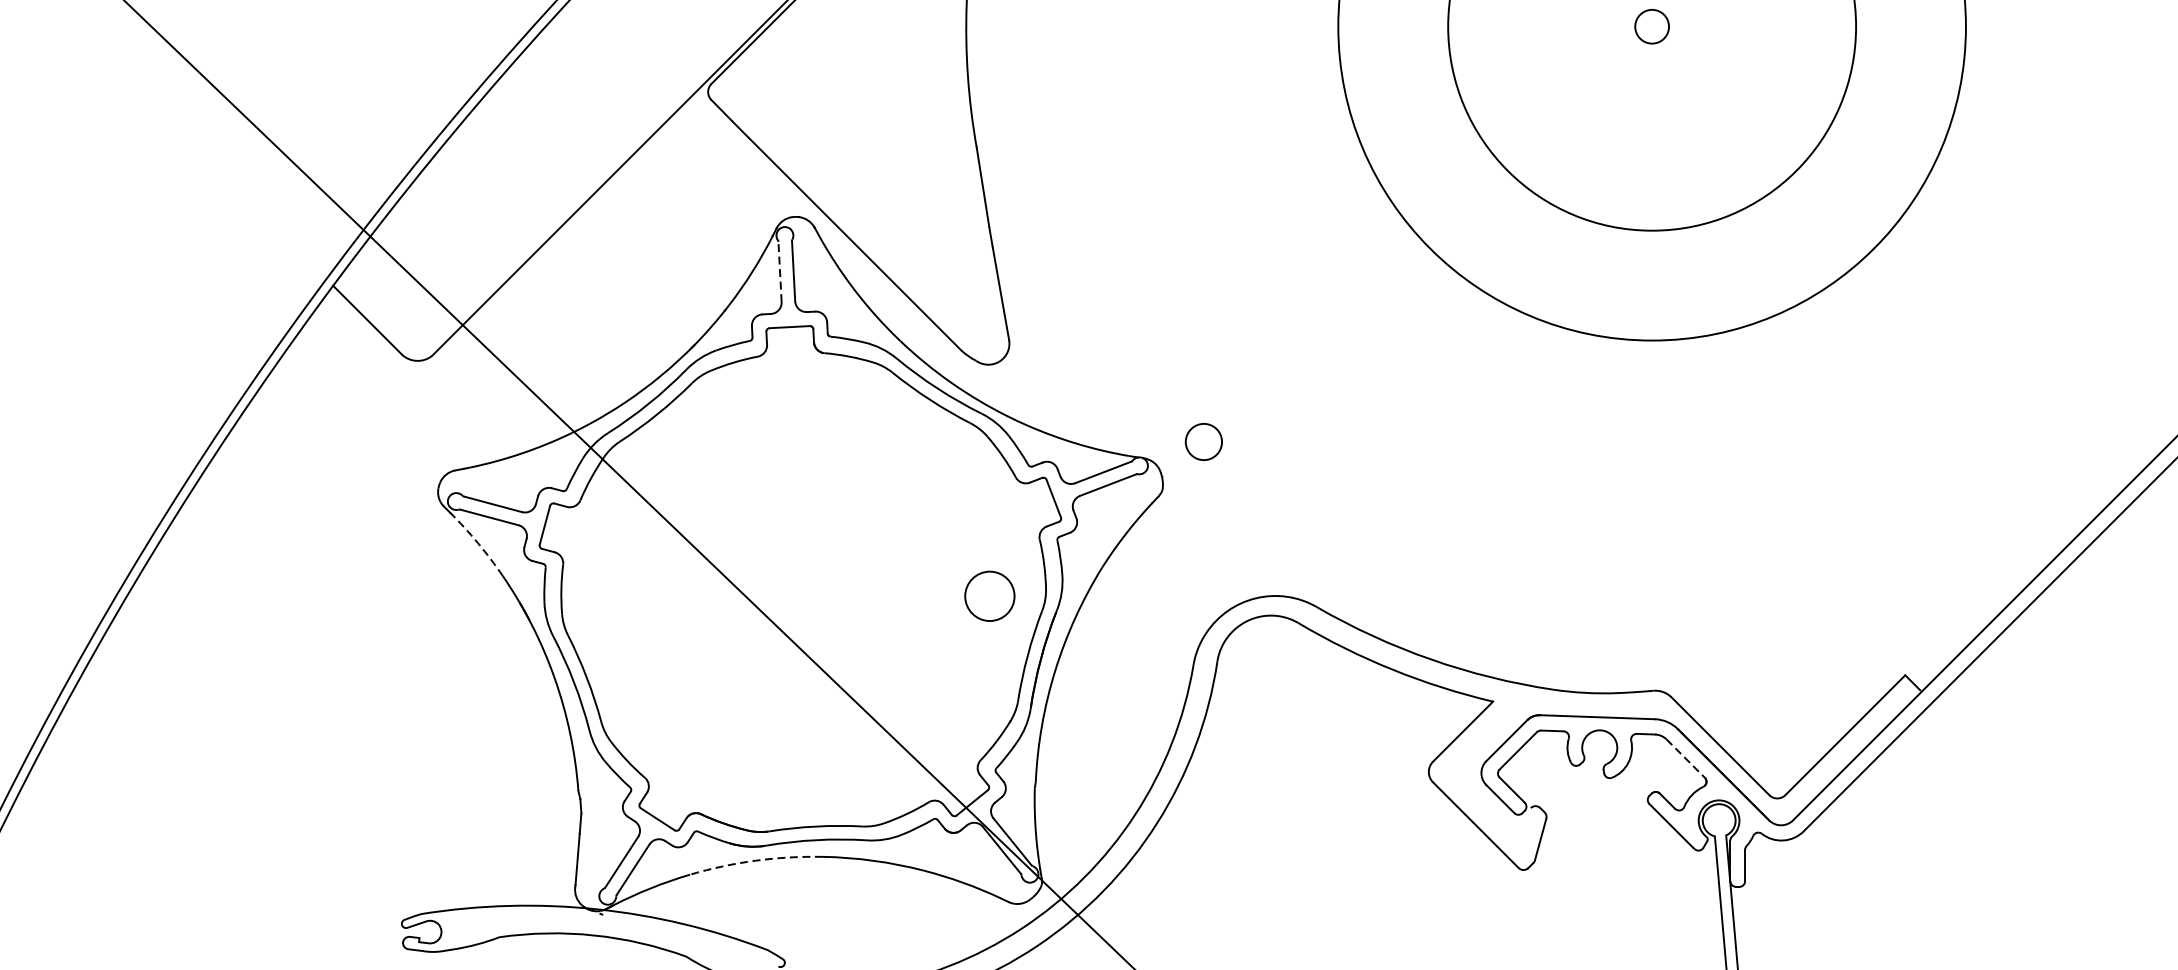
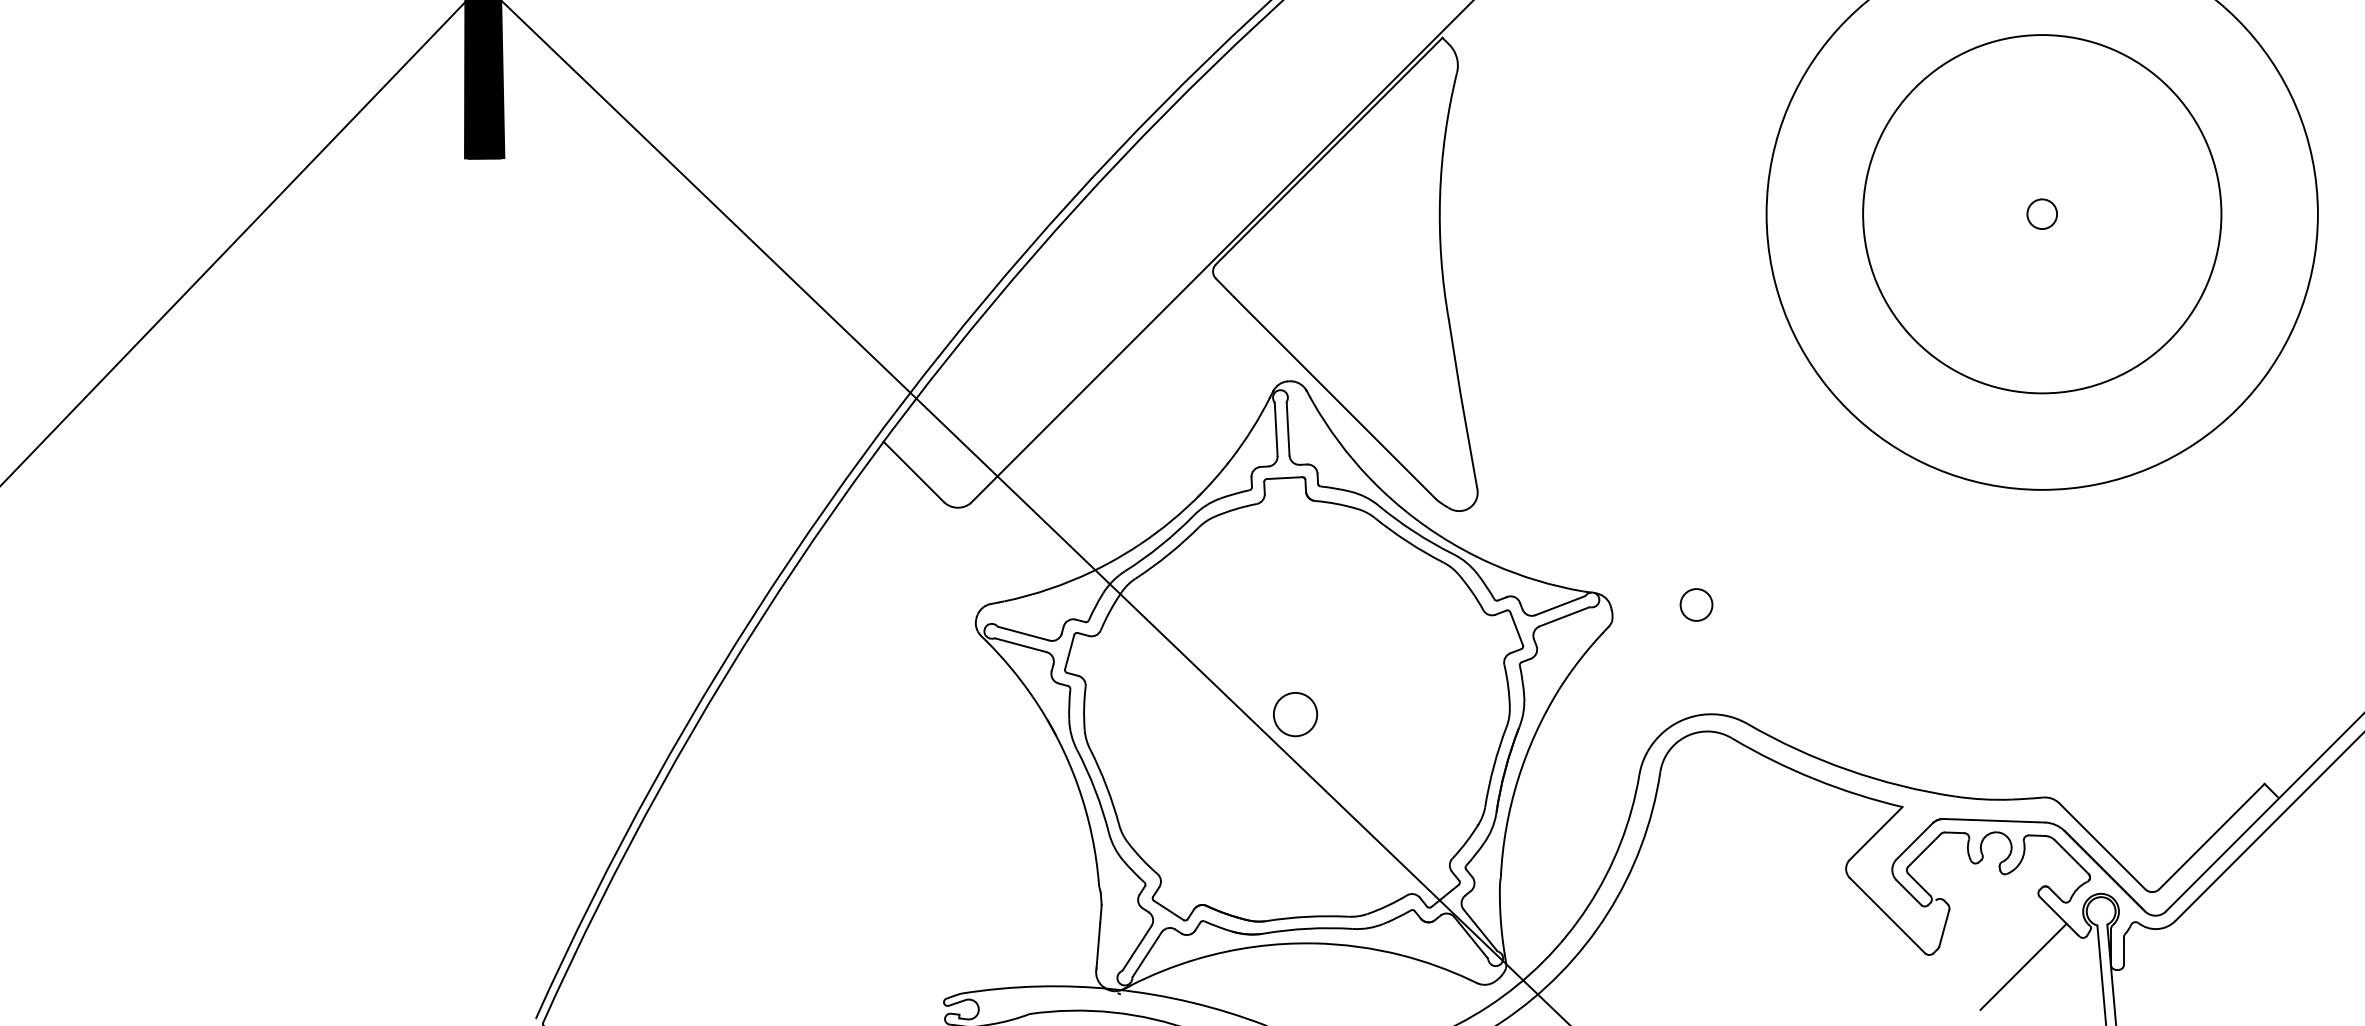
line: (780, 271) -> (1276, 429), dashed -> solid
circle: (1203, 441) -> (1696, 604), moved
arc: (477, 542) -> (1010, 667), dashed -> solid
circle: (989, 596) -> (1295, 714), moved
line: (1685, 759) -> (2071, 857), dashed -> solid
arc: (755, 860) -> (1254, 946), dashed -> solid
line: (1630, 883) -> (2023, 966), added

